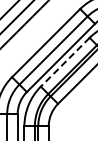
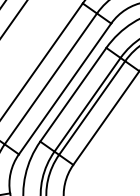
line: (65, 62) -> (73, 95), dashed -> solid

